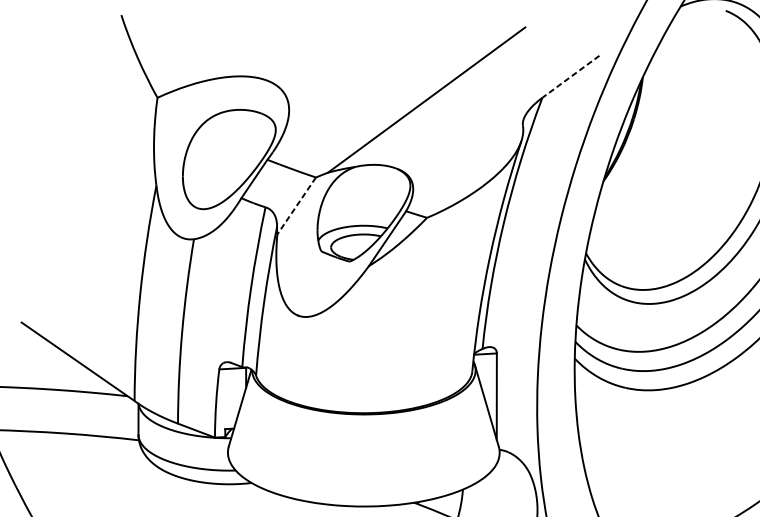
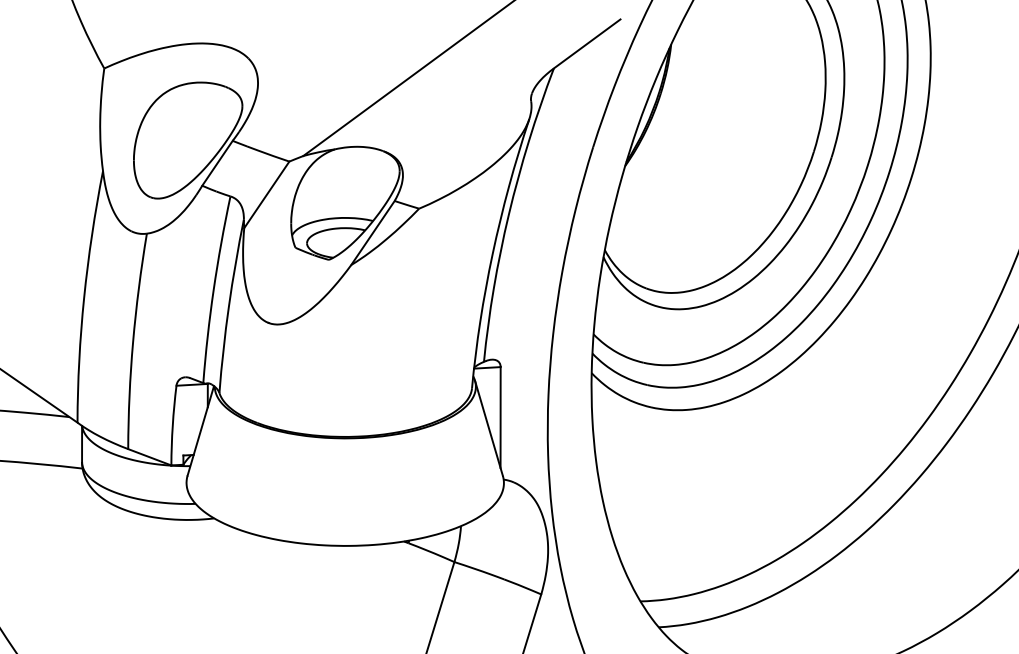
line: (570, 77) -> (586, 44), dashed -> solid
line: (296, 206) -> (266, 195), dashed -> solid

